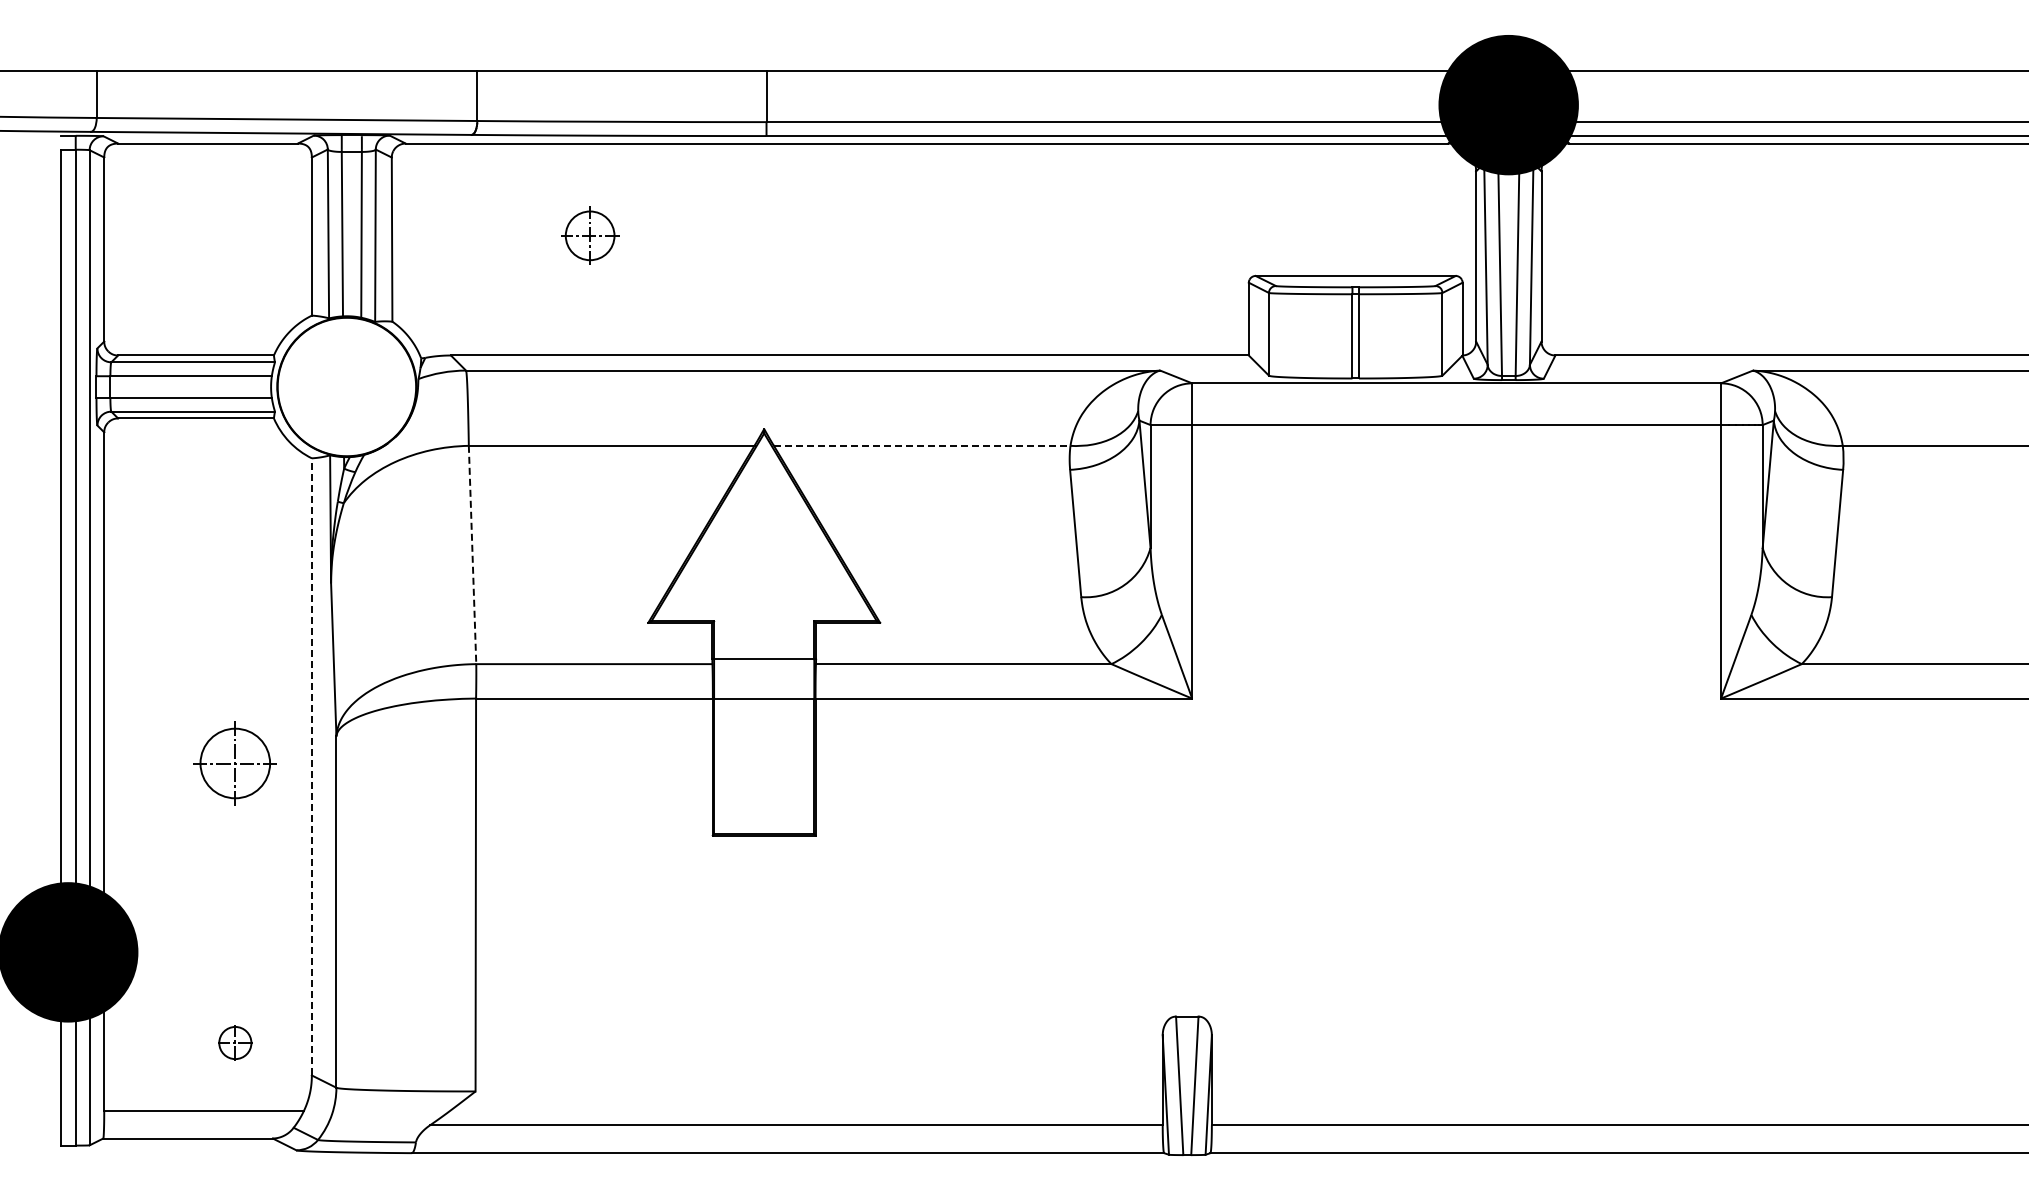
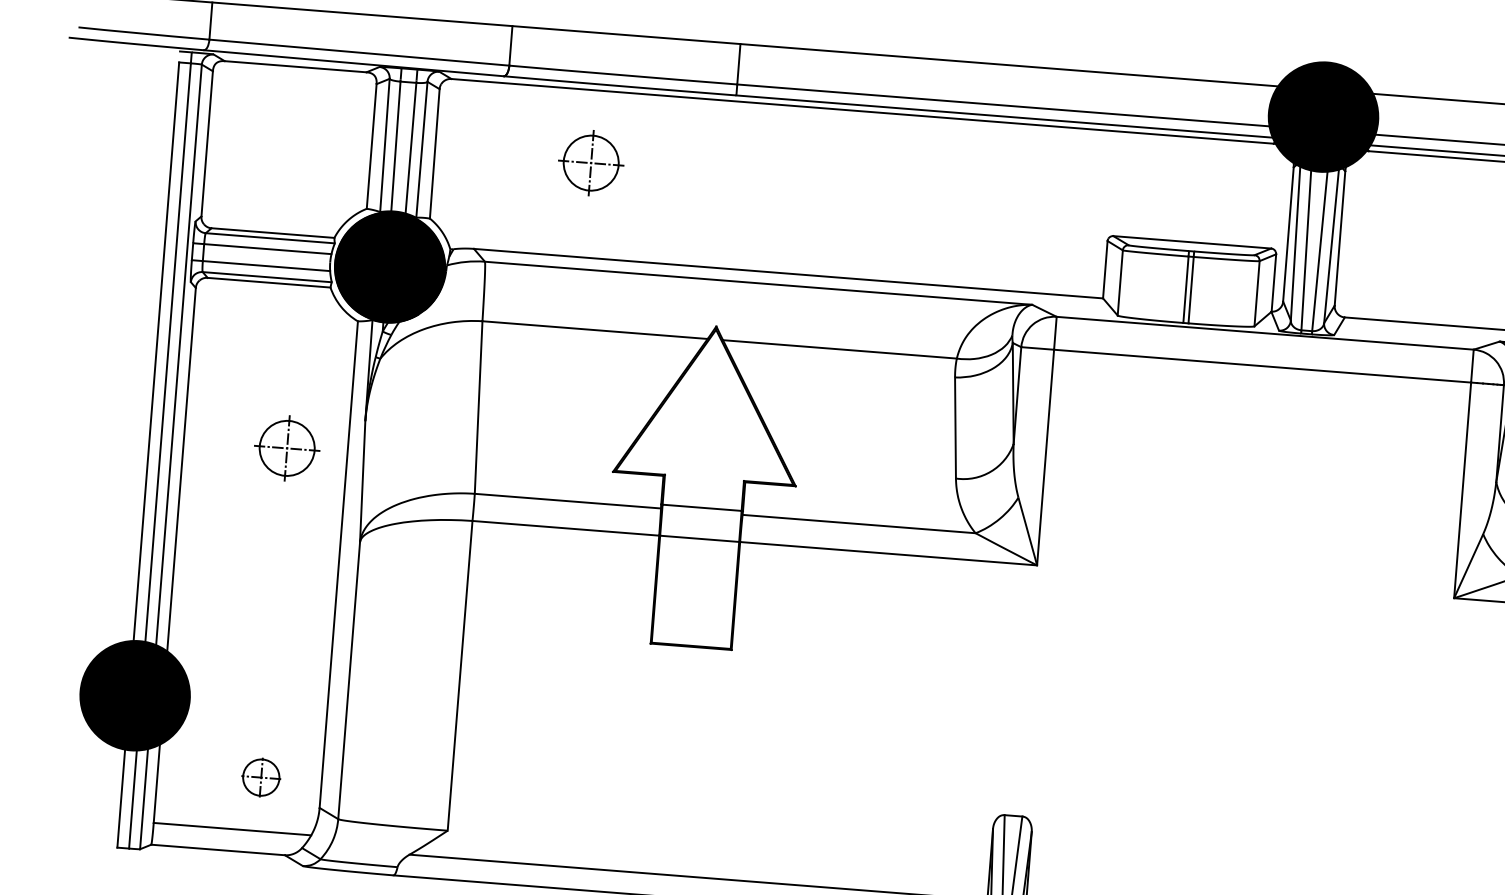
part: (589, 235) -> (590, 162), size x1.43
fill: (346, 386) -> (389, 266), added
line: (922, 445) -> (840, 349), dashed -> solid
line: (472, 555) -> (478, 407), dashed -> solid
part: (234, 763) -> (286, 448), moved
line: (311, 766) -> (338, 564), dashed -> solid
part: (235, 1042) -> (261, 777), size x1.43

